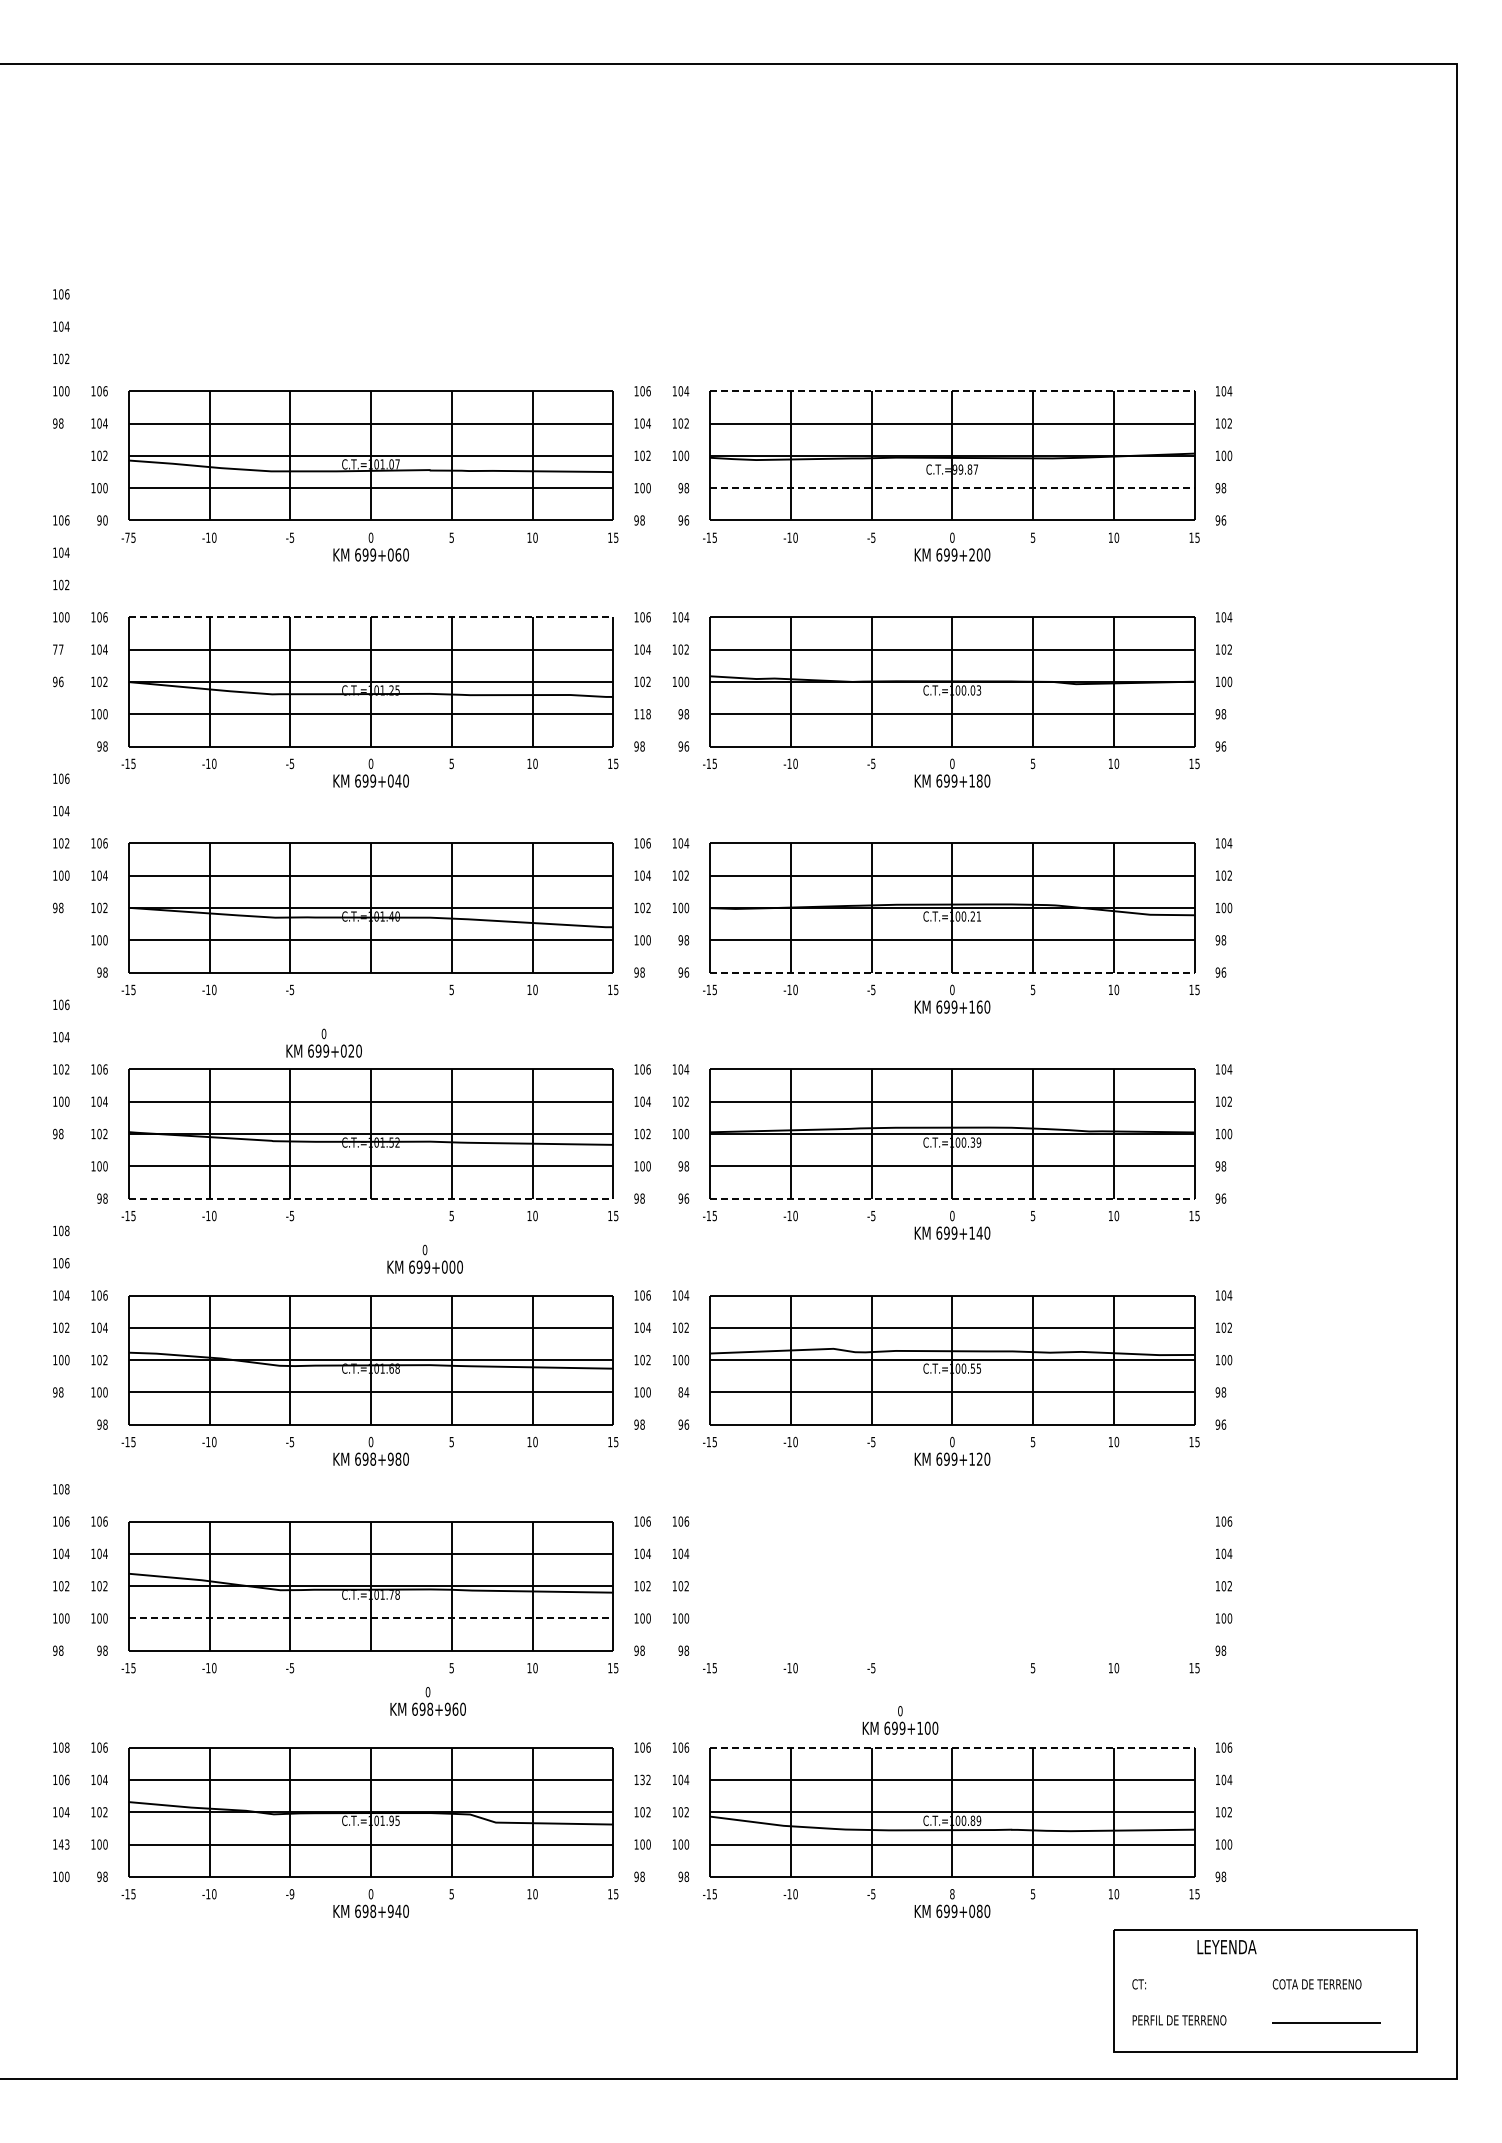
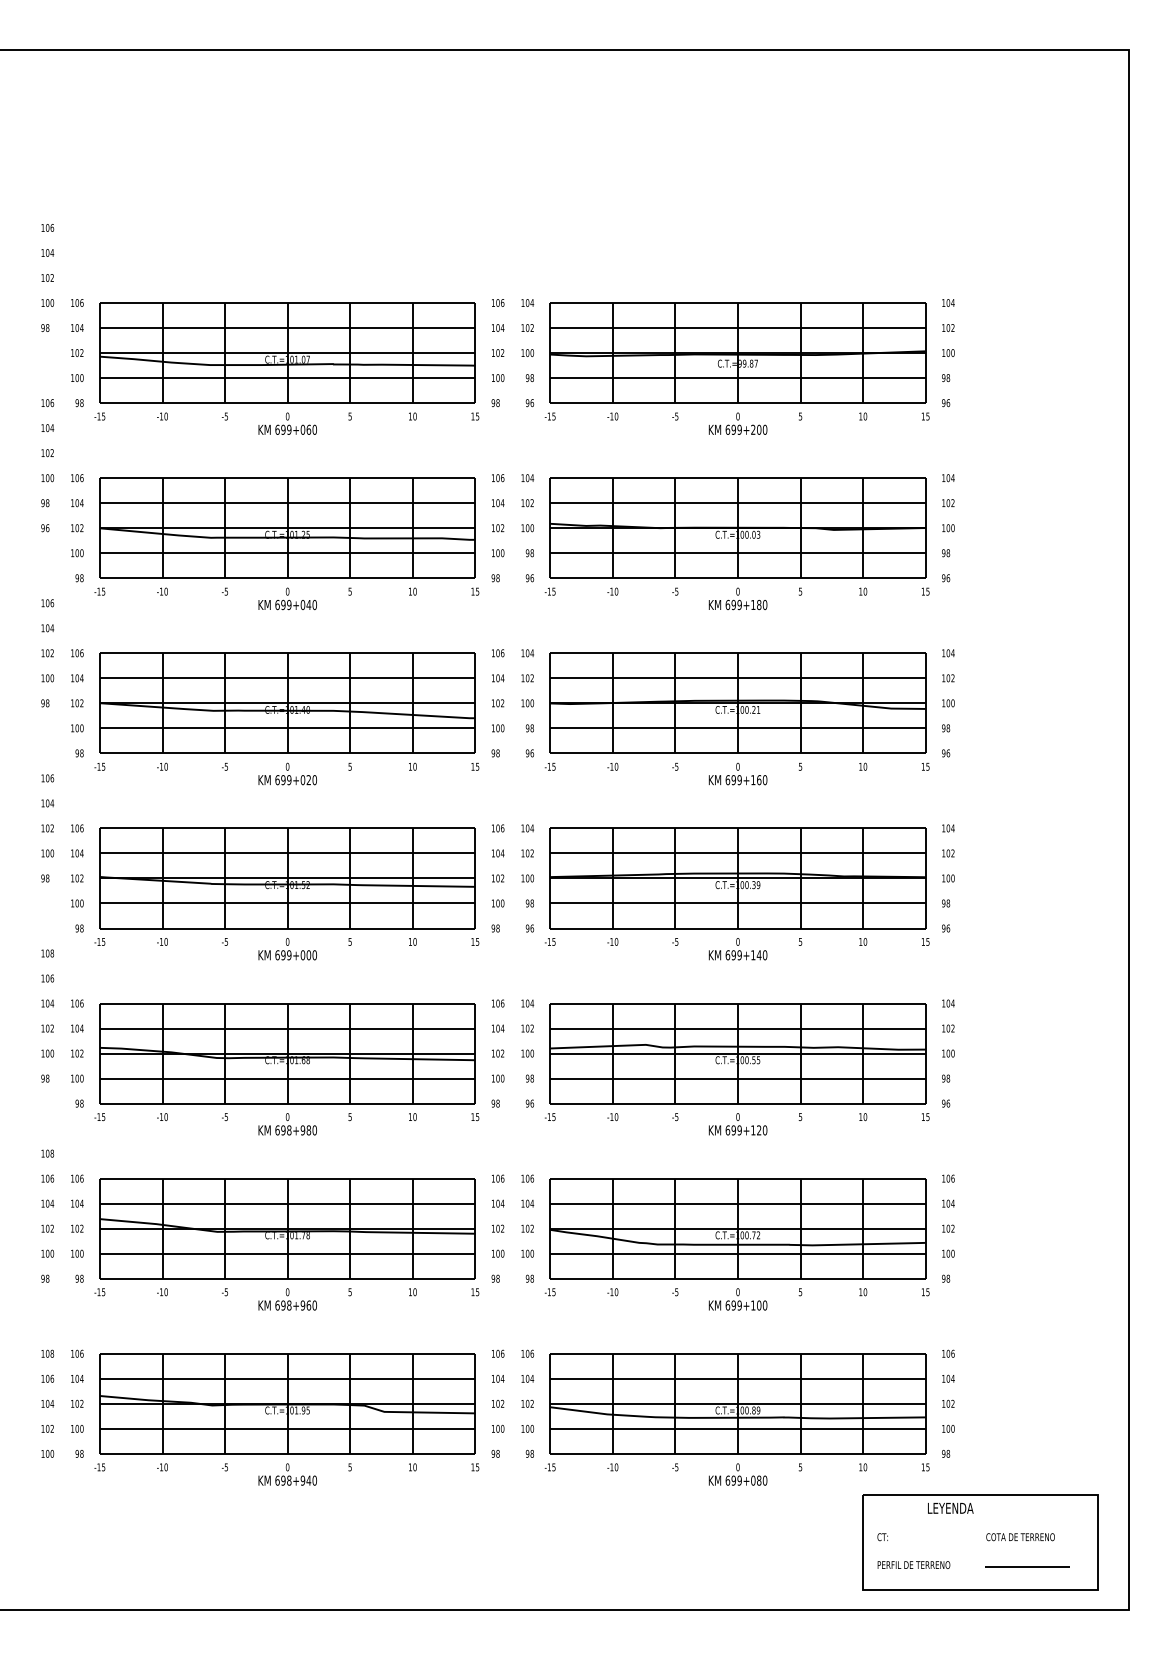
line: (952, 391) -> (738, 303), dashed -> solid
line: (952, 488) -> (738, 378), dashed -> solid
text: (105, 520) -> (81, 403), 90 -> 98
text: (127, 537) -> (98, 416), -75 -> -15
line: (371, 617) -> (288, 478), dashed -> solid
text: (58, 649) -> (45, 503), 77 -> 98
text: (645, 714) -> (500, 553), 118 -> 100
line: (952, 972) -> (738, 753), dashed -> solid
text: (323, 1042) -> (287, 773), moved
line: (371, 1198) -> (288, 928), dashed -> solid
line: (952, 1198) -> (738, 928), dashed -> solid
text: (424, 1258) -> (287, 948), moved
text: (683, 1392) -> (529, 1078), 84 -> 98
part: (952, 1586) -> (738, 1228), added
line: (371, 1618) -> (288, 1253), dashed -> solid
text: (427, 1701) -> (287, 1299), moved
text: (900, 1720) -> (738, 1299), moved
line: (952, 1747) -> (738, 1353), dashed -> solid
text: (645, 1779) -> (500, 1378), 132 -> 104
text: (63, 1844) -> (49, 1428), 143 -> 102
text: (291, 1894) -> (226, 1467), -9 -> -5
text: (952, 1894) -> (738, 1467), 8 -> 0

